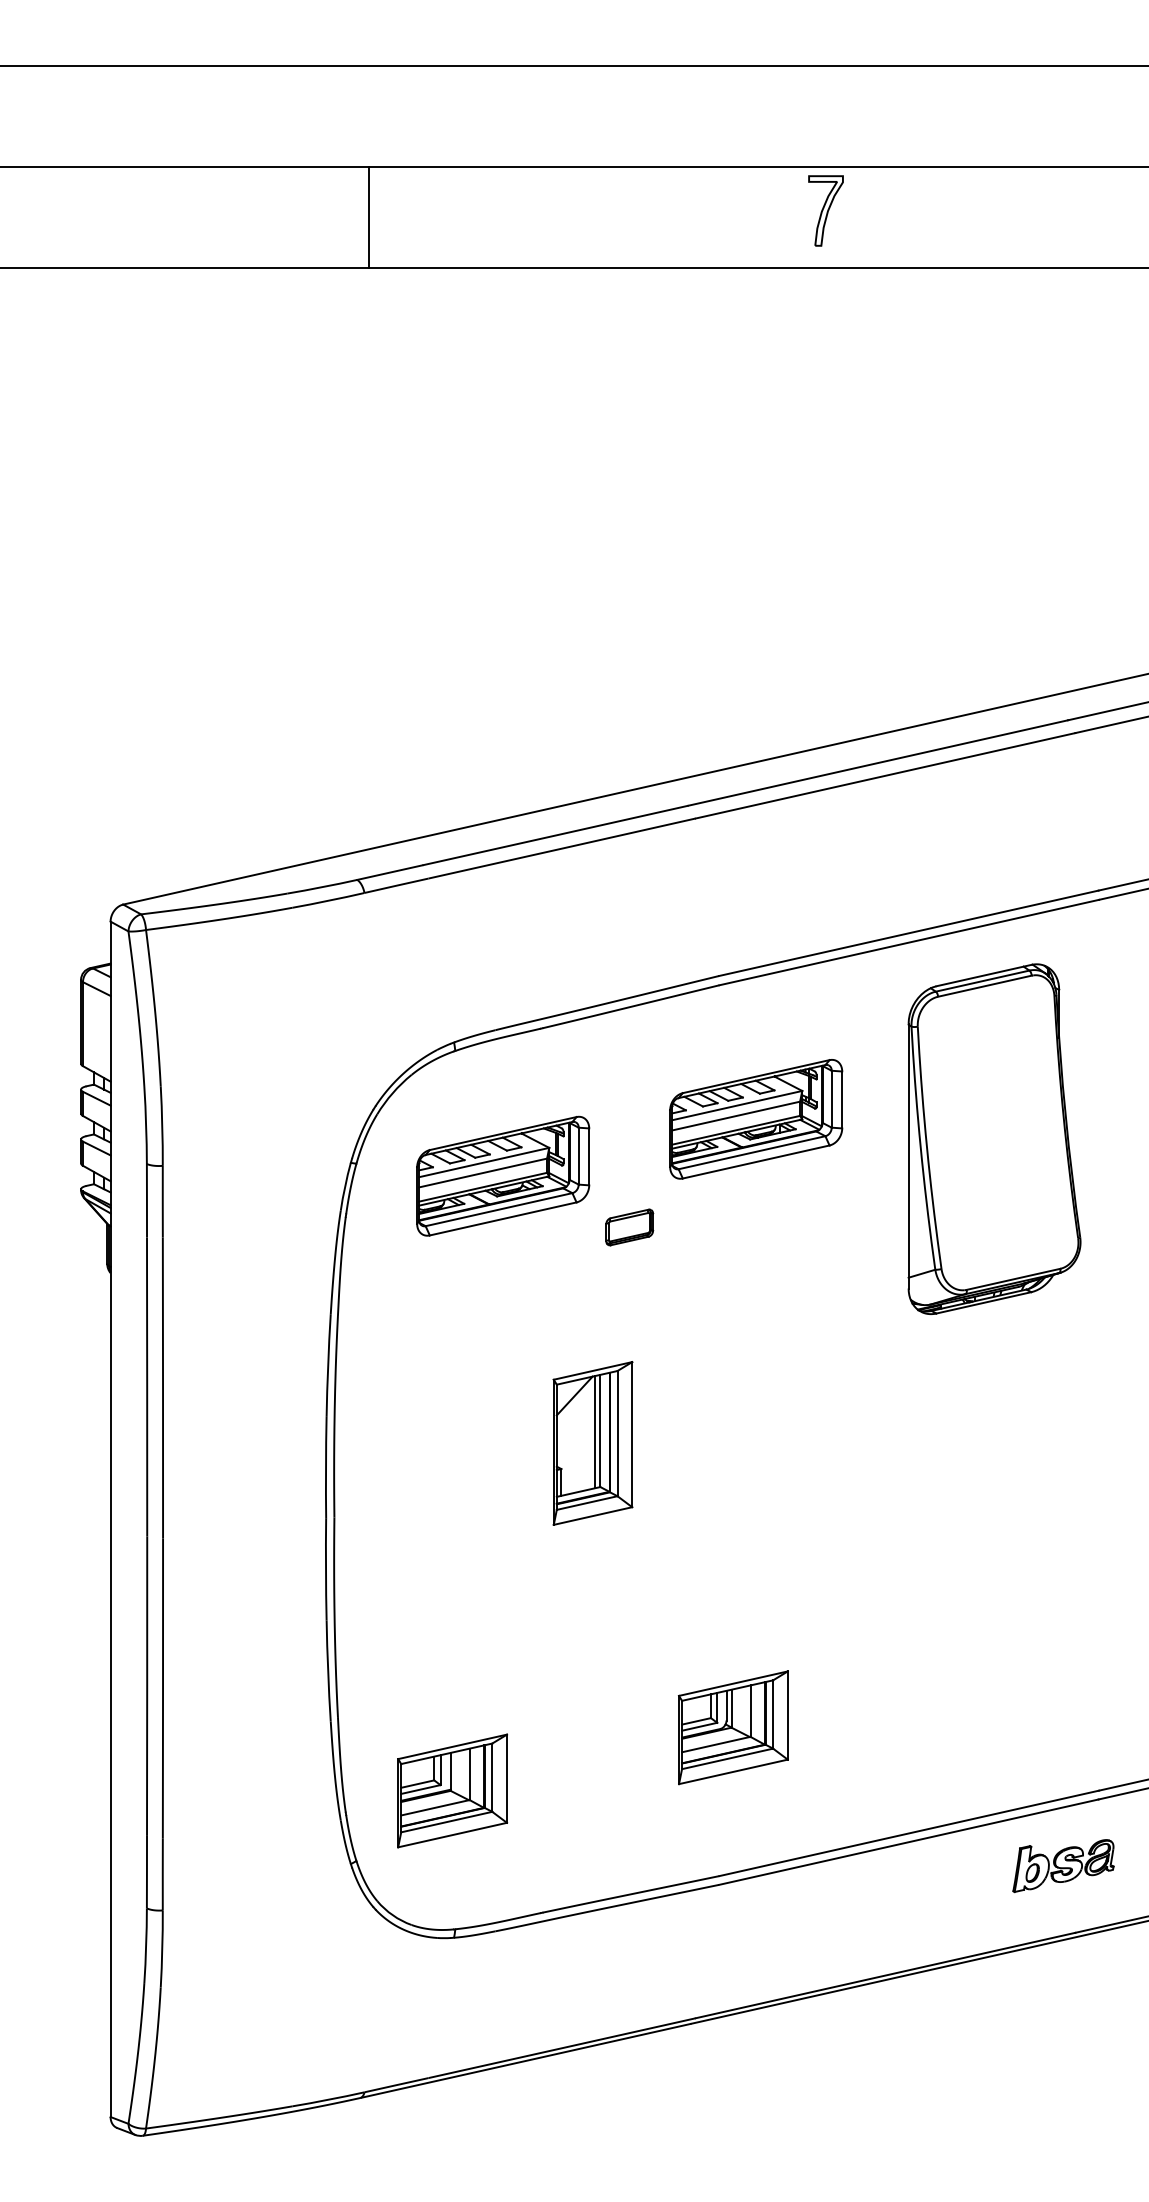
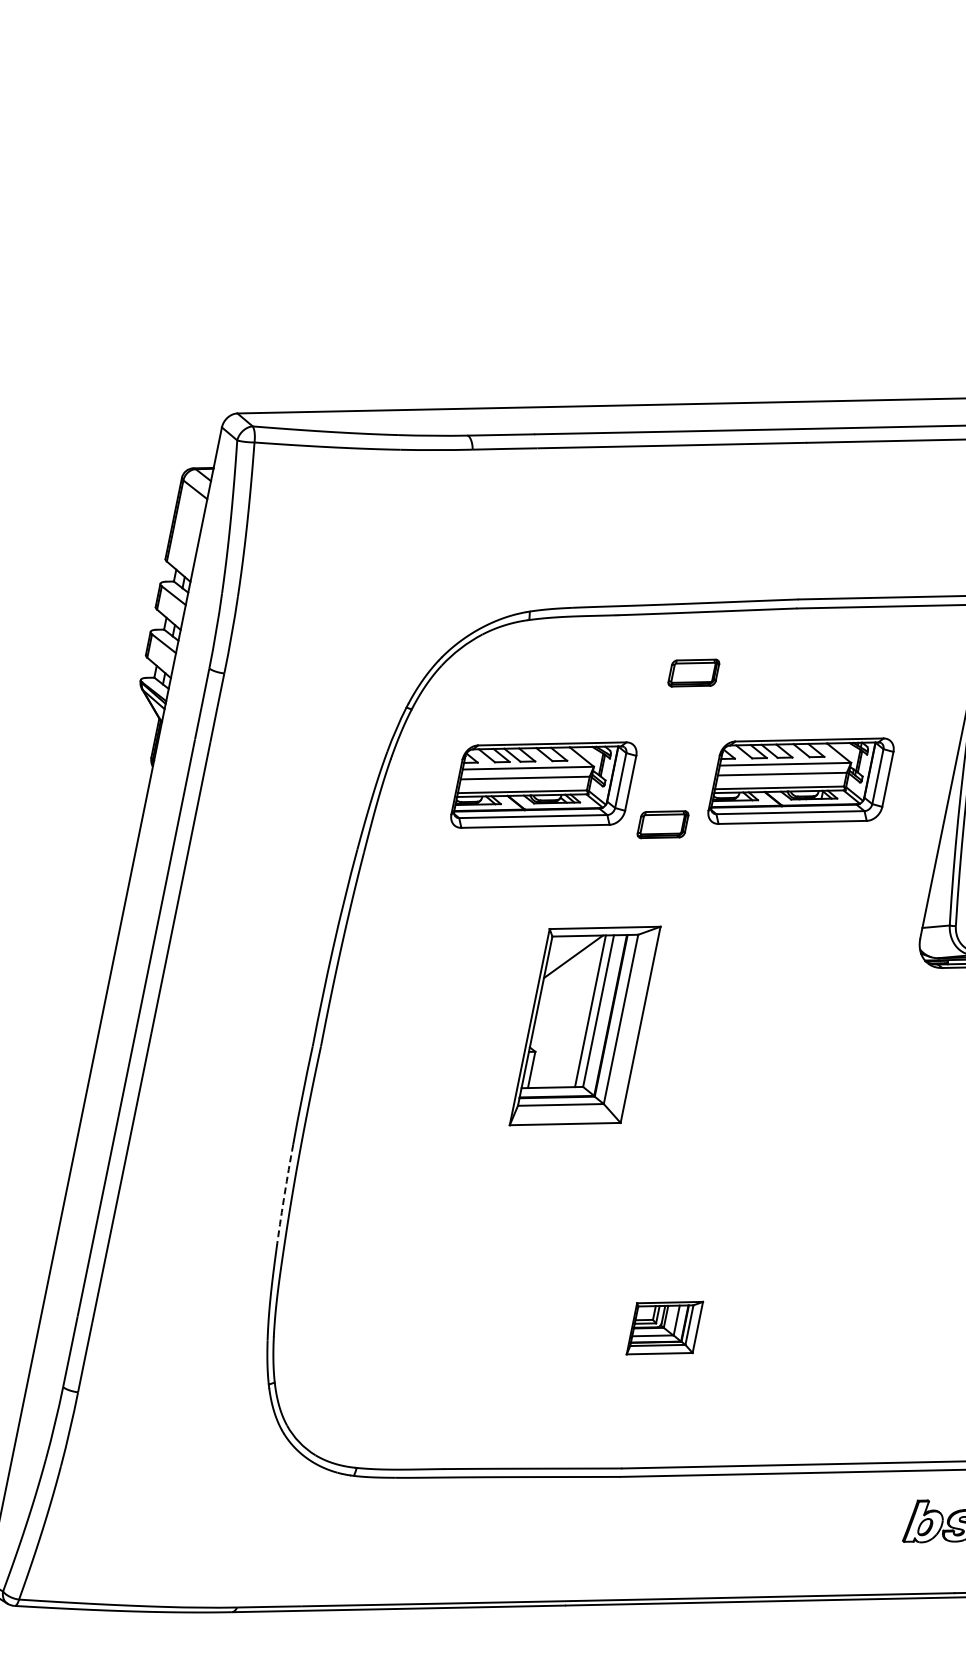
part: (629, 1070) -> (693, 673), added
part: (756, 1119) -> (801, 781), moved
part: (503, 1175) -> (544, 784), moved
part: (592, 1443) -> (584, 1025), size x1.4
arc: (328, 1671) -> (285, 1194), solid -> dashed
part: (733, 1727) -> (665, 1327), size x0.6
part: (452, 1790) -> (381, 1333), removed

